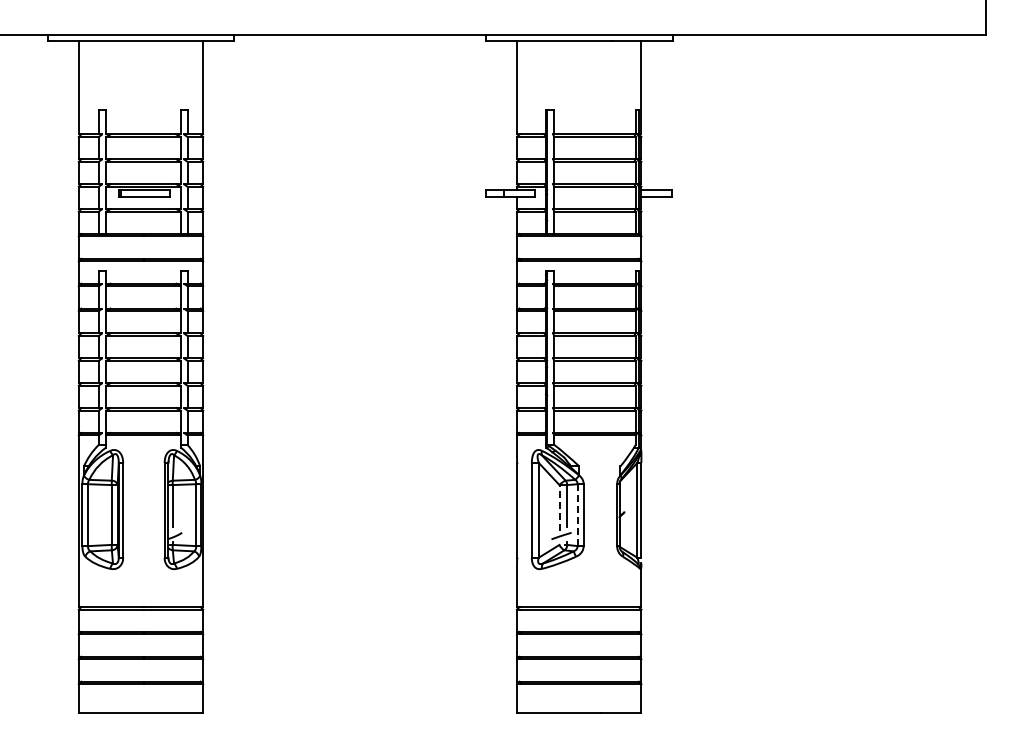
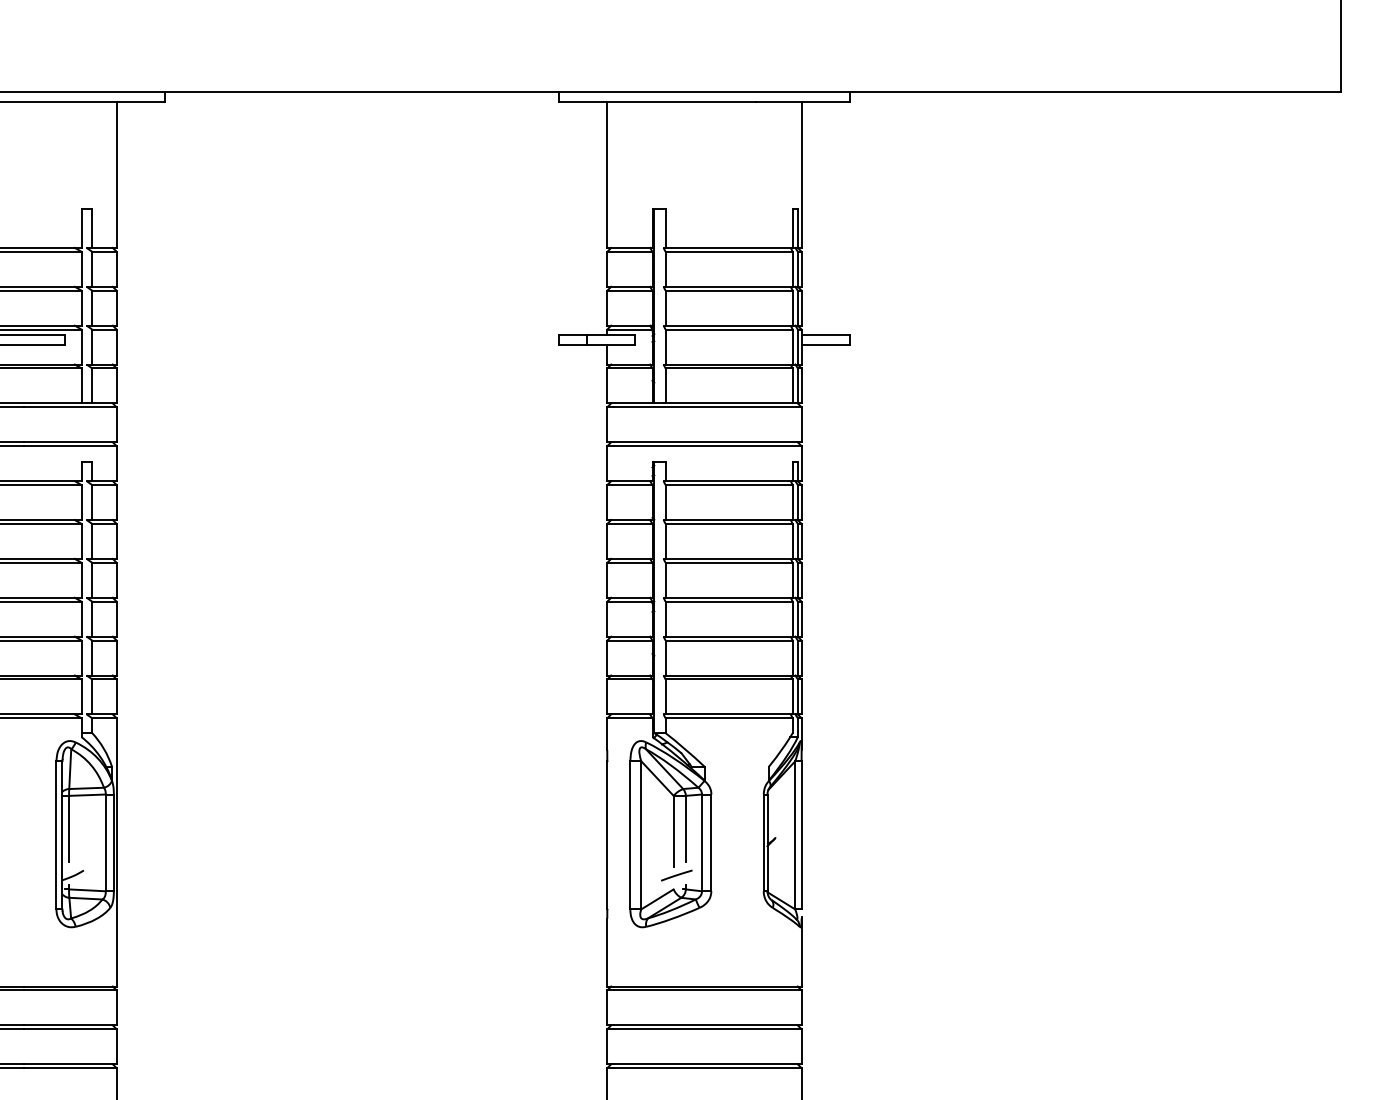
line: (559, 507) -> (673, 830), dashed -> solid
line: (577, 515) -> (701, 843), dashed -> solid

